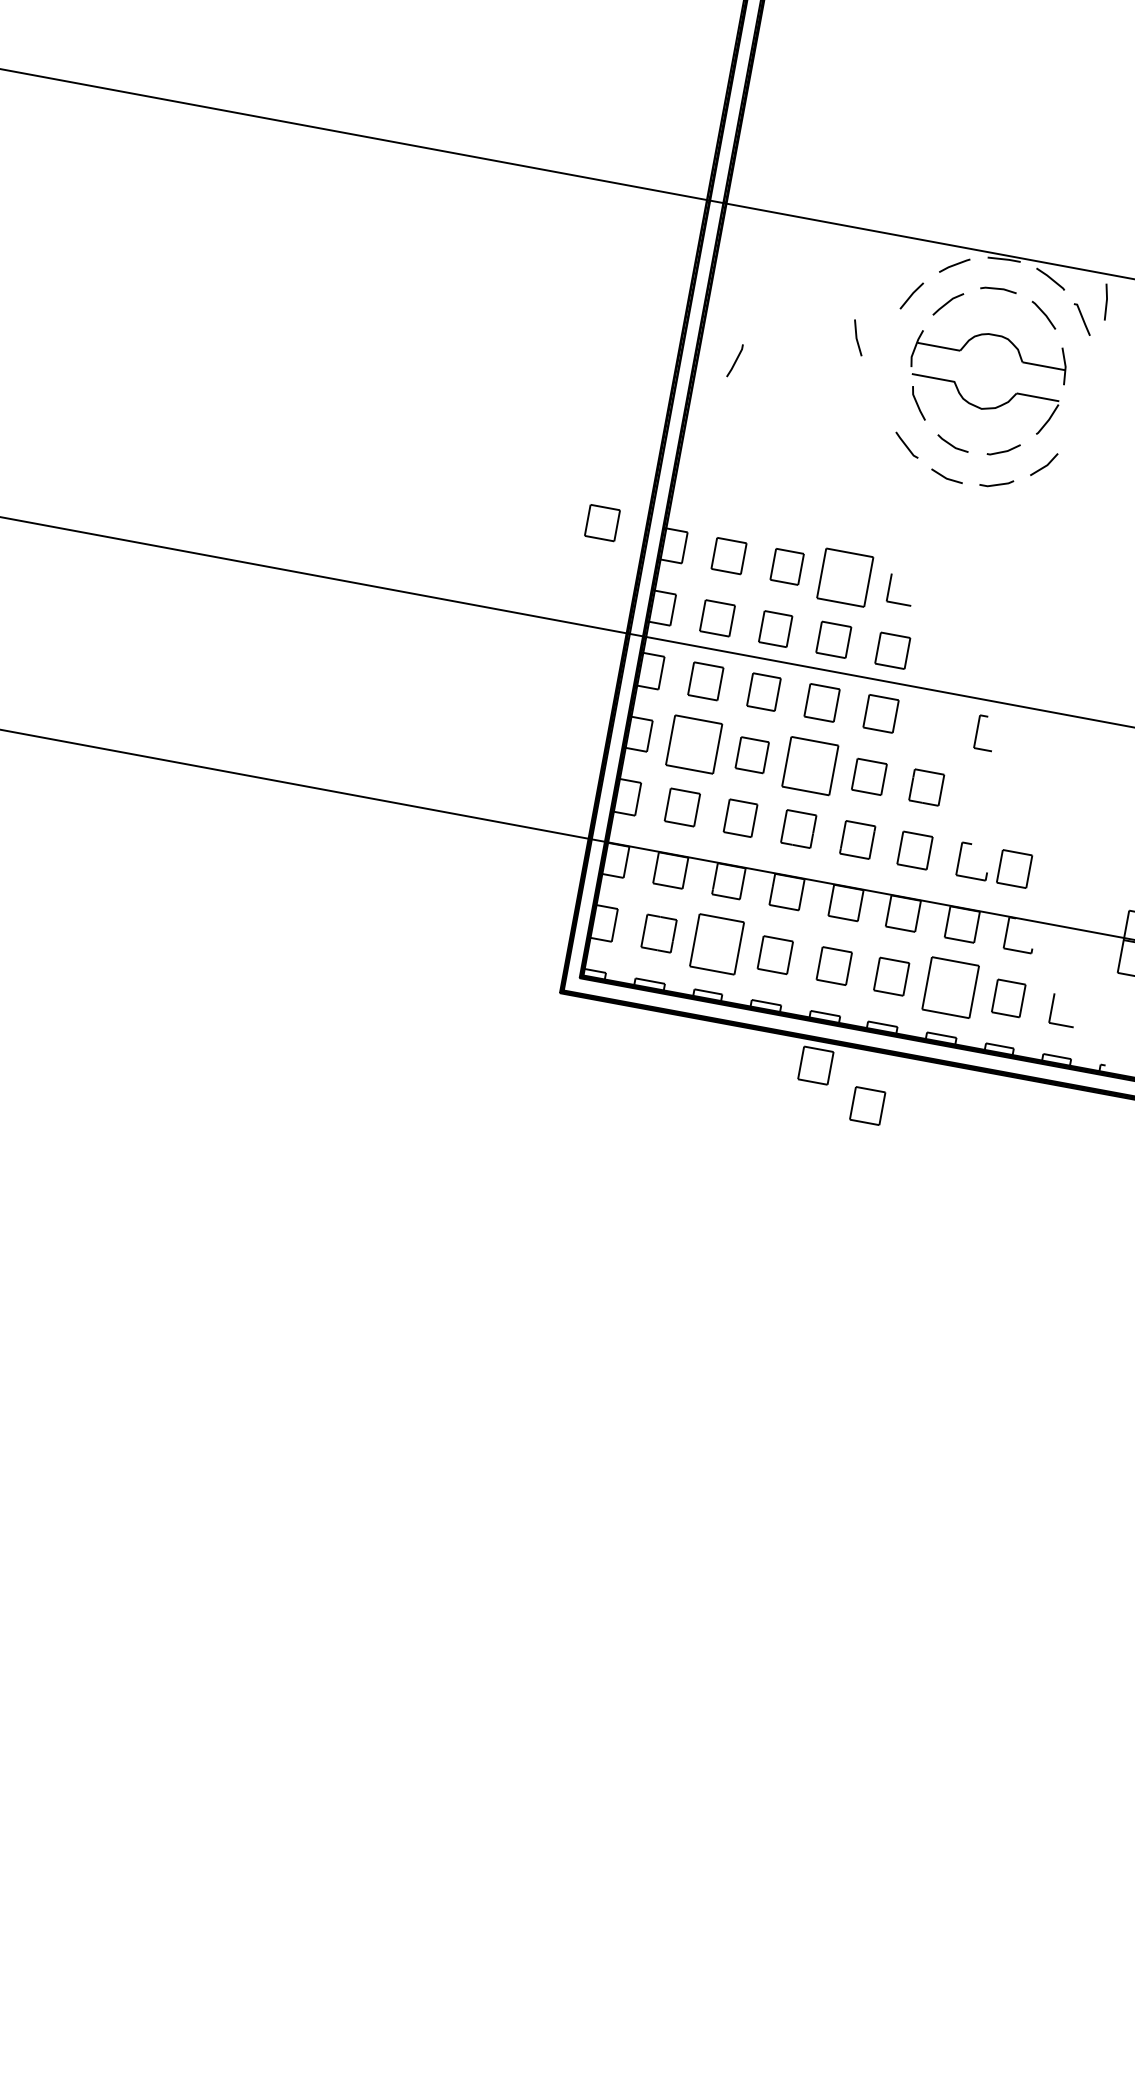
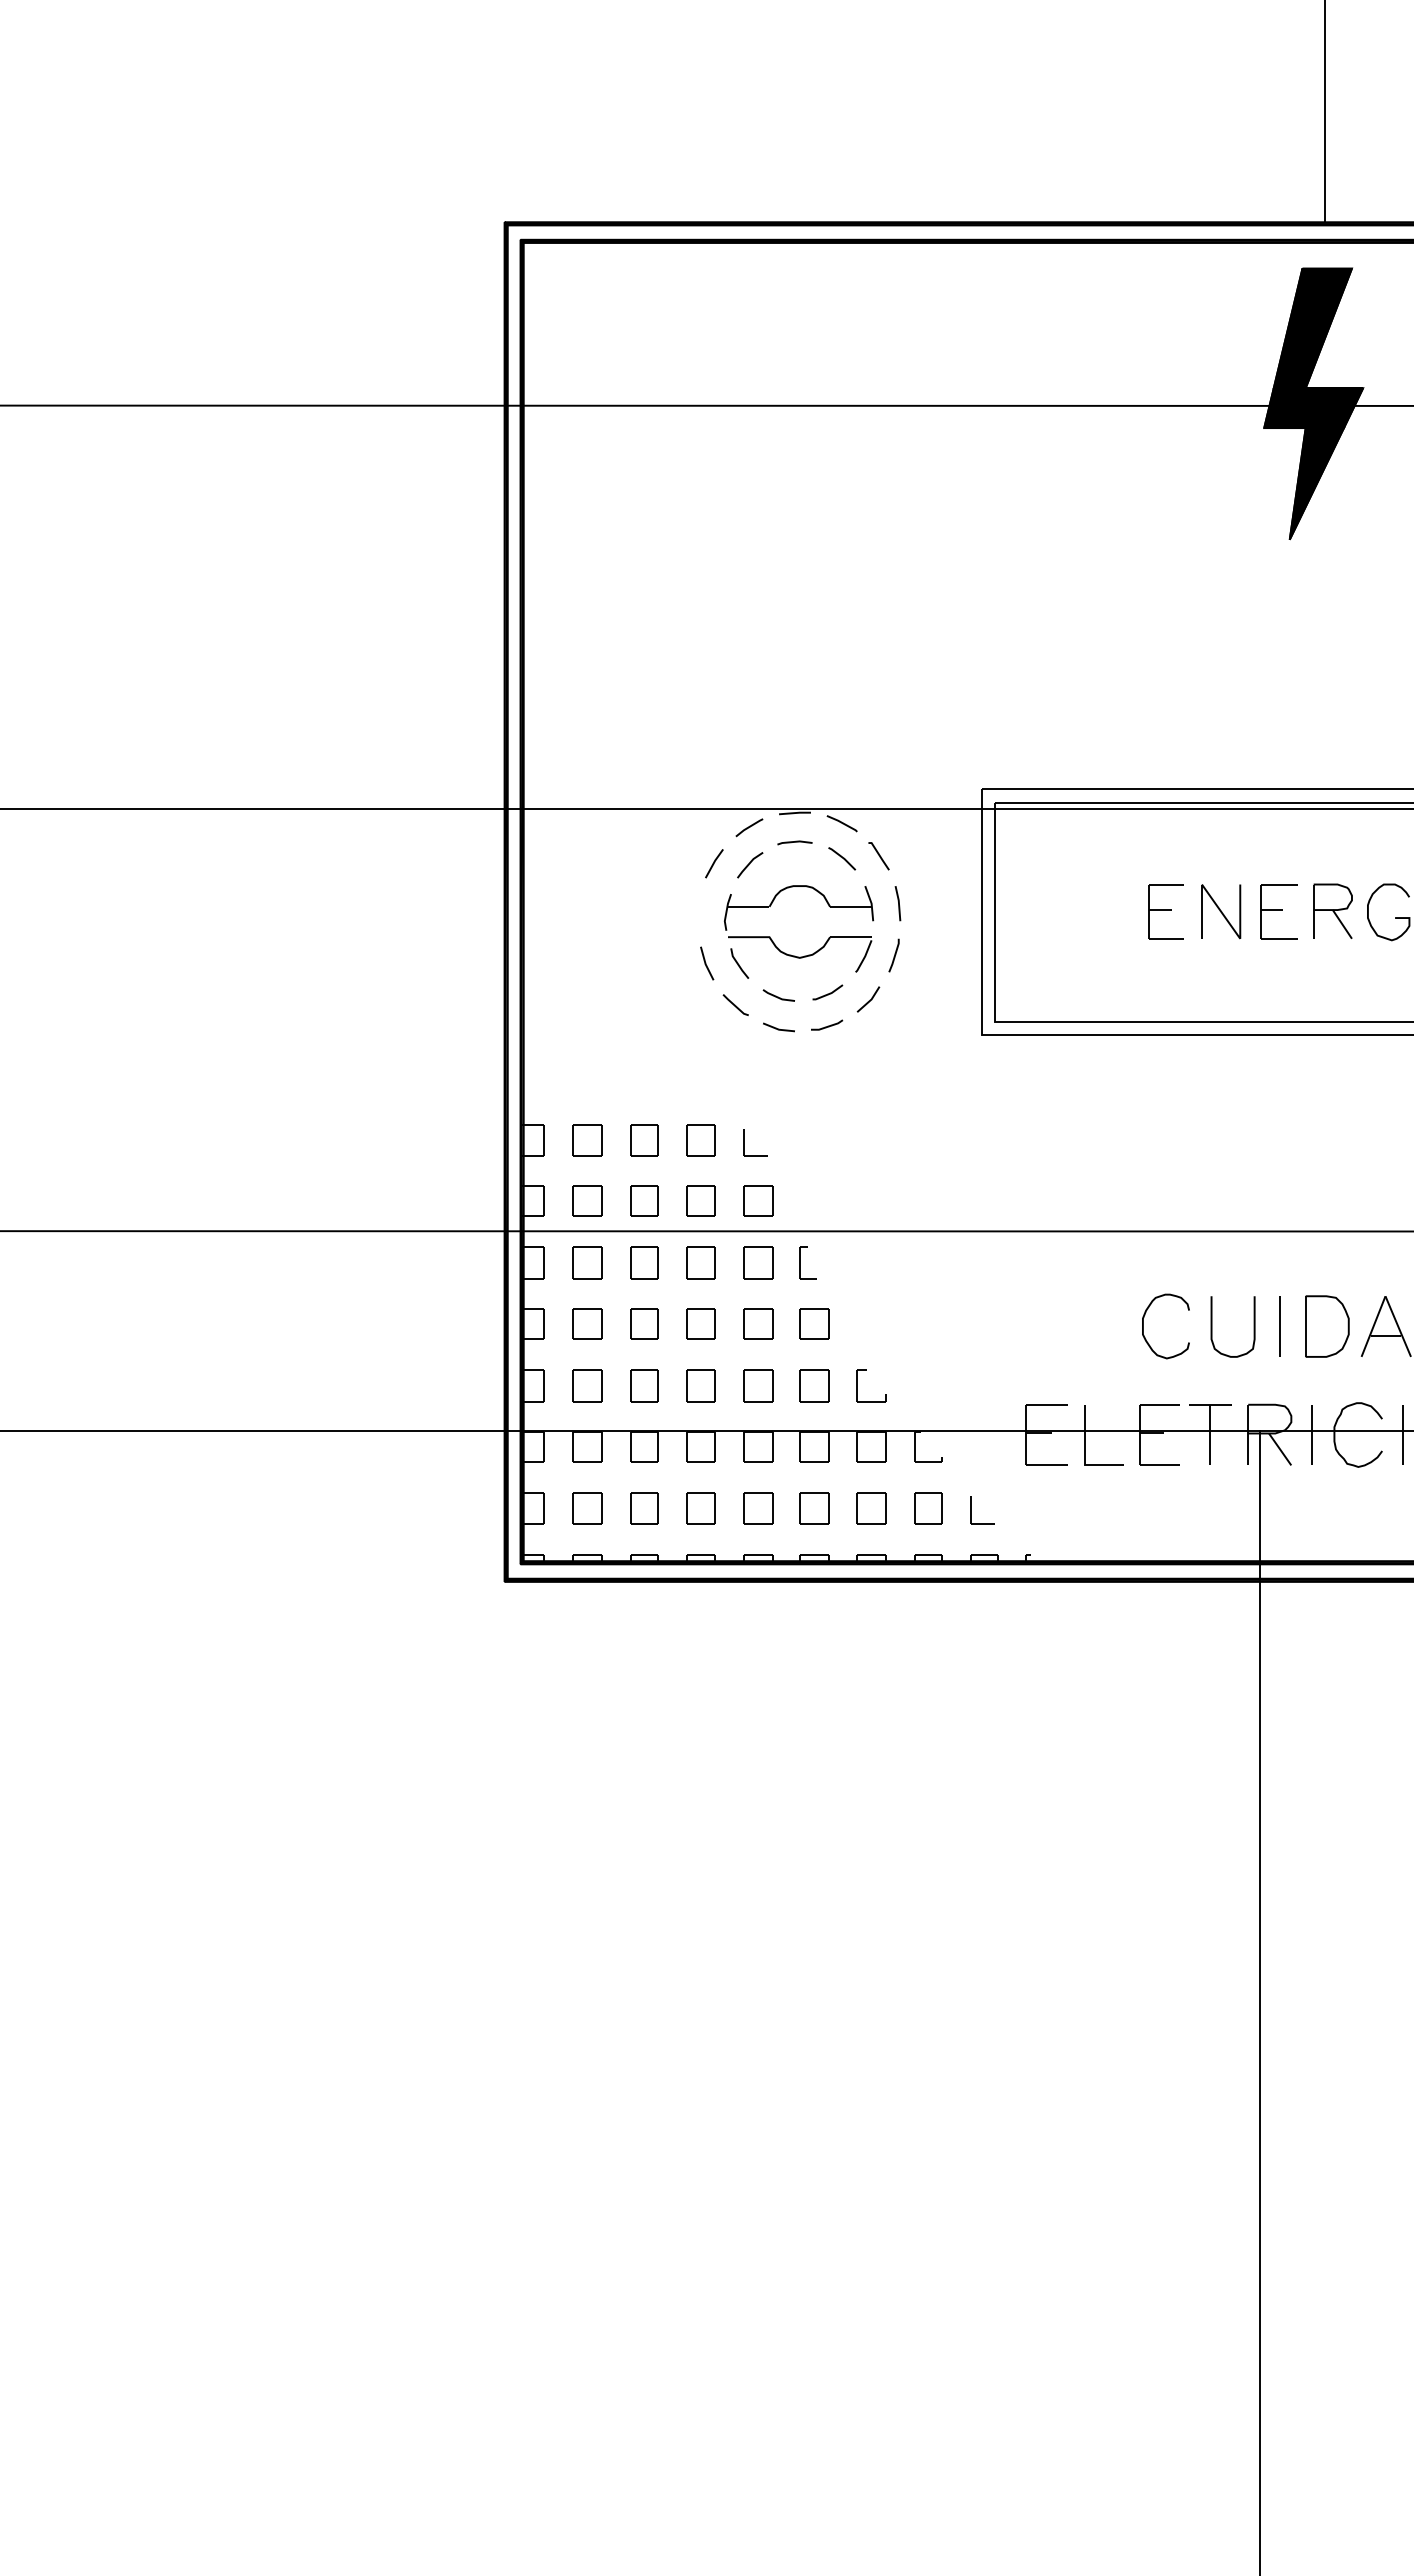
line: (1106, 302) -> (898, 903), moved
line: (857, 337) -> (706, 963), moved
line: (735, 360) -> (894, 955), moved
part: (602, 522) -> (462, 1131), removed
part: (844, 577) -> (700, 1140), size x0.62
part: (977, 731) -> (800, 1262), moved
part: (694, 743) -> (587, 1323), size x0.62
part: (810, 765) -> (700, 1323), size x0.62
part: (1014, 869) -> (911, 1385), removed
part: (717, 944) -> (644, 1508), size x0.62
part: (950, 987) -> (871, 1508), size x0.62
part: (816, 1065) -> (758, 1605), removed
part: (868, 1106) -> (814, 1634), removed

